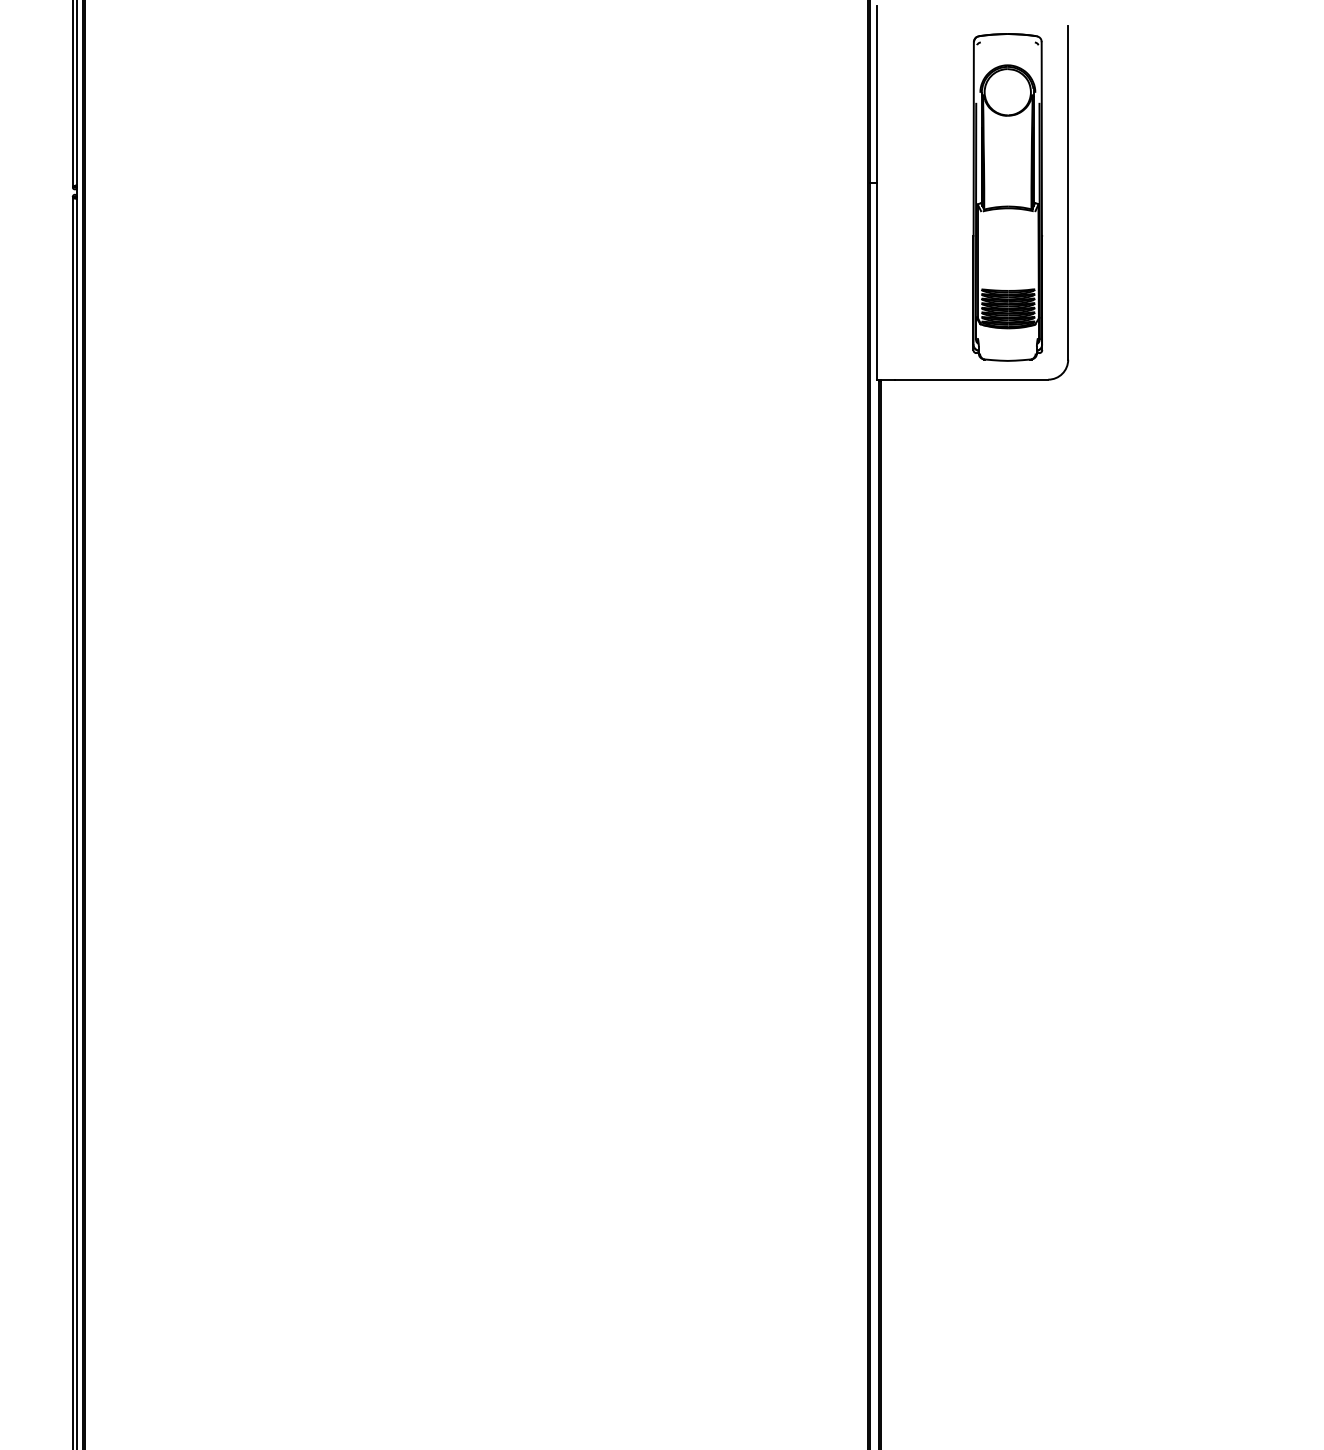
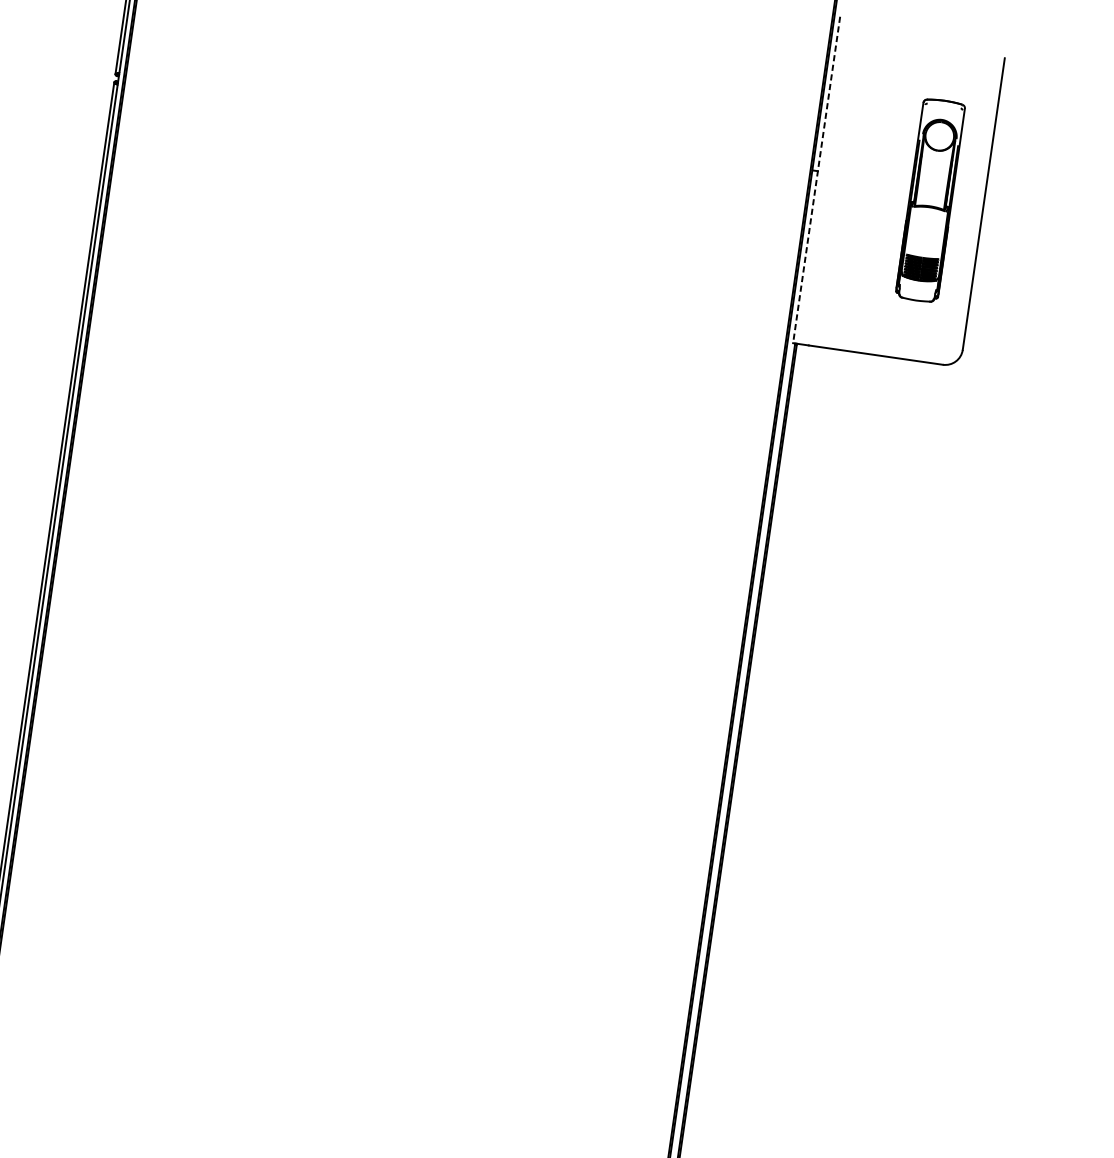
line: (876, 192) -> (816, 179), solid -> dashed
part: (1007, 197) -> (930, 200), size x0.7

